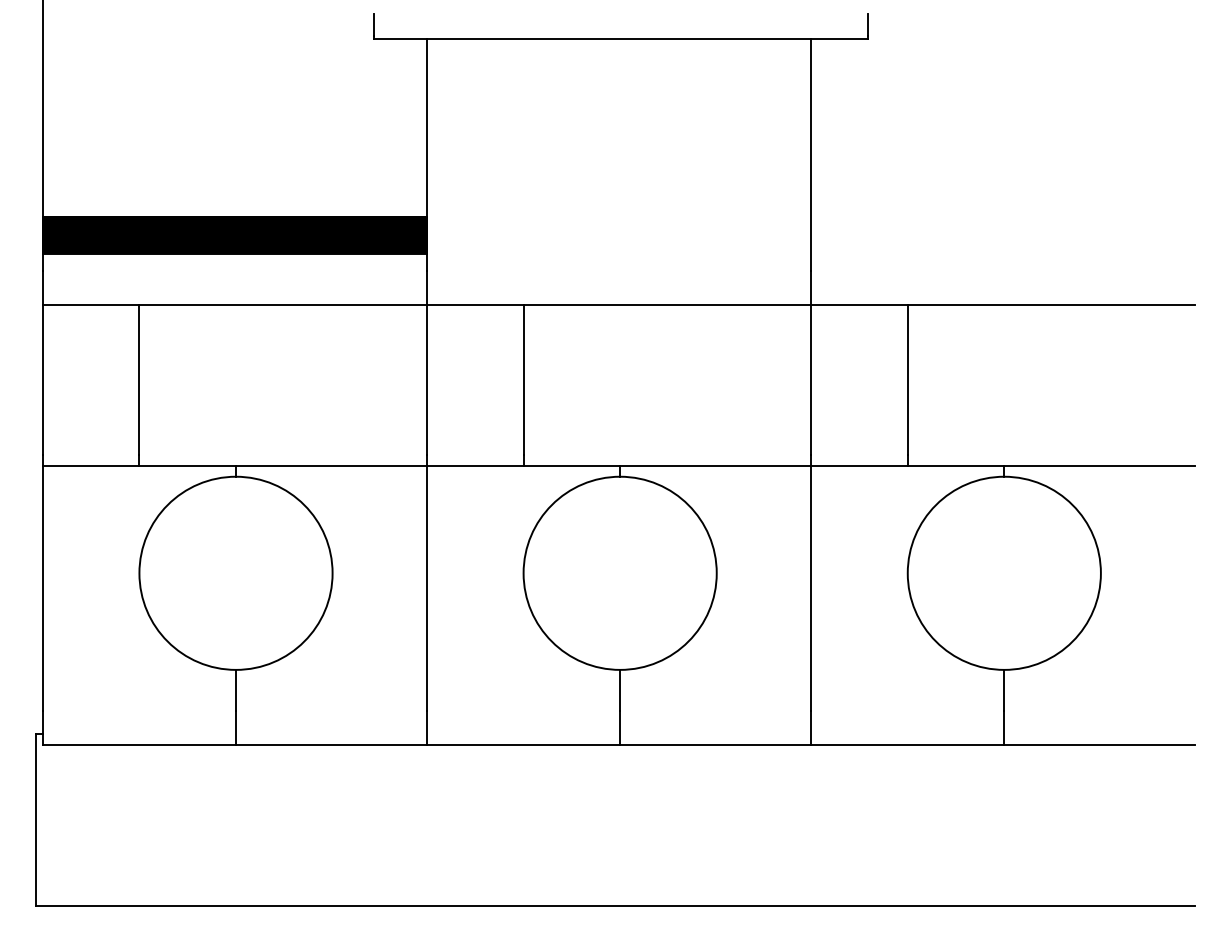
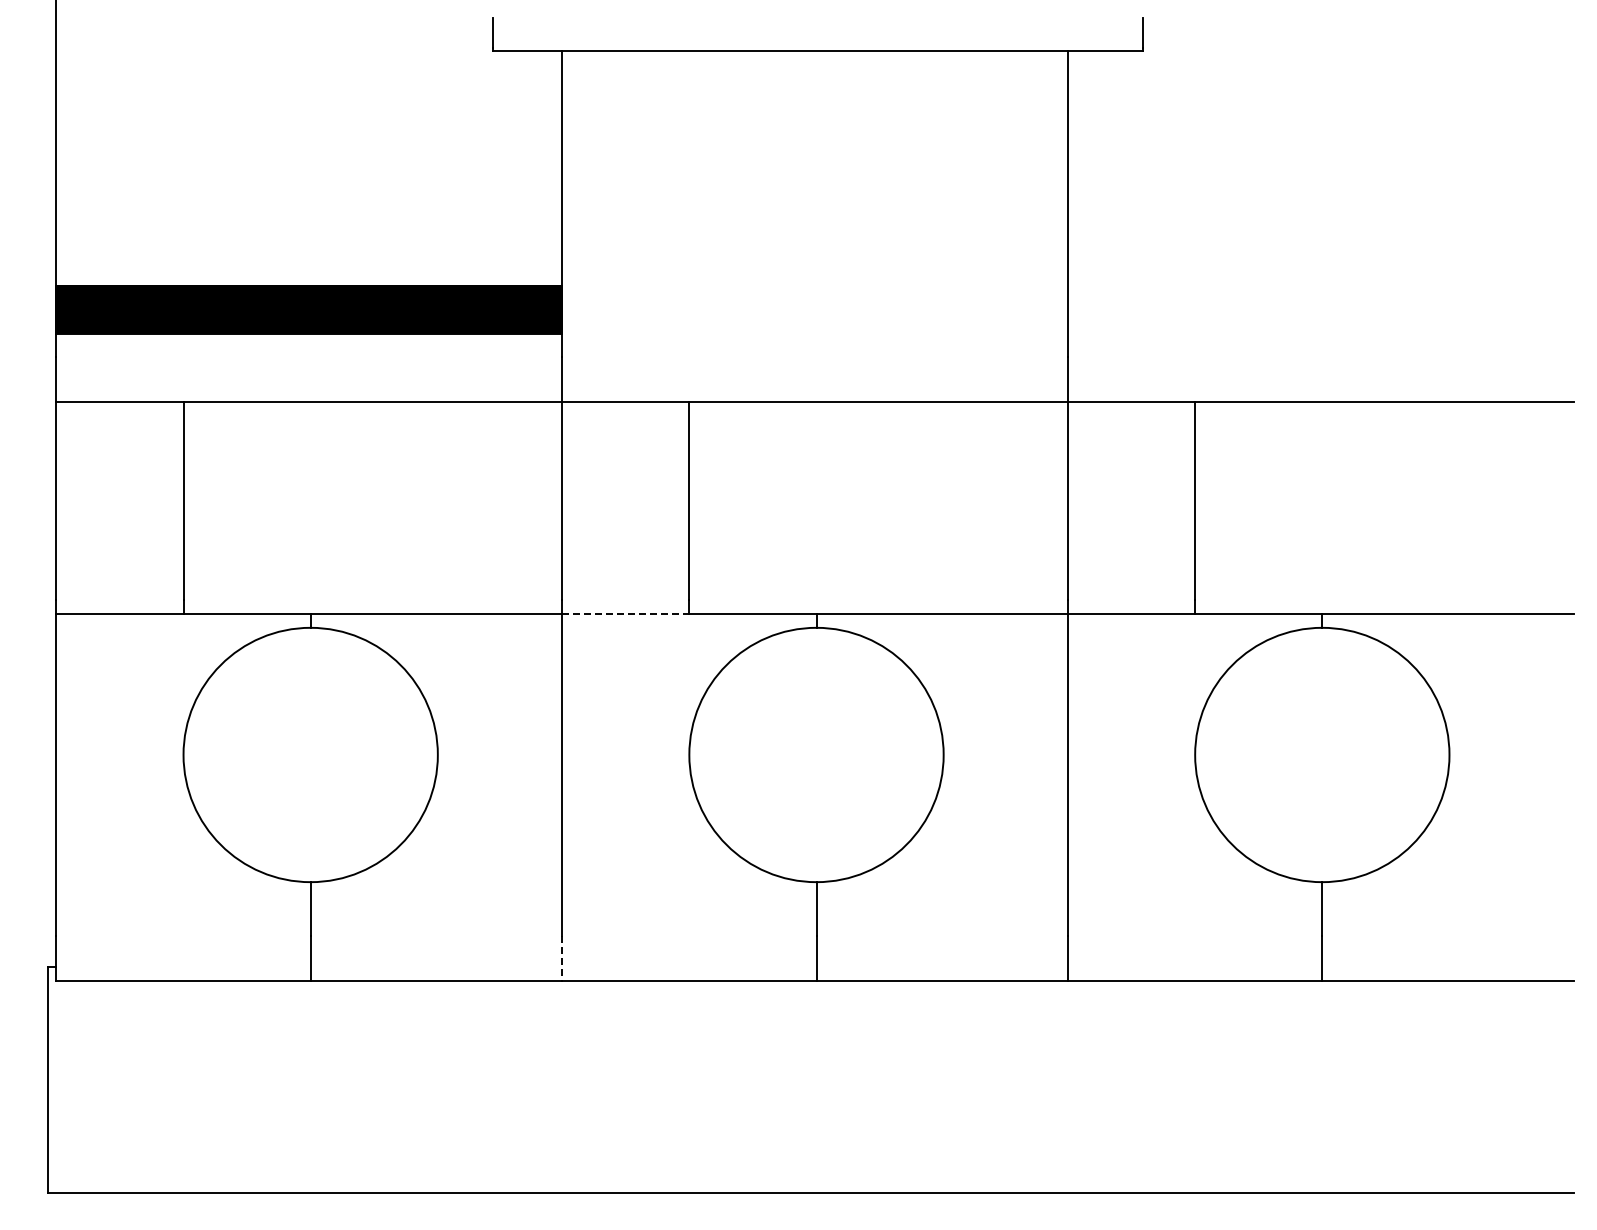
line: (475, 465) -> (625, 613), solid -> dashed
line: (427, 727) -> (562, 958), solid -> dashed

